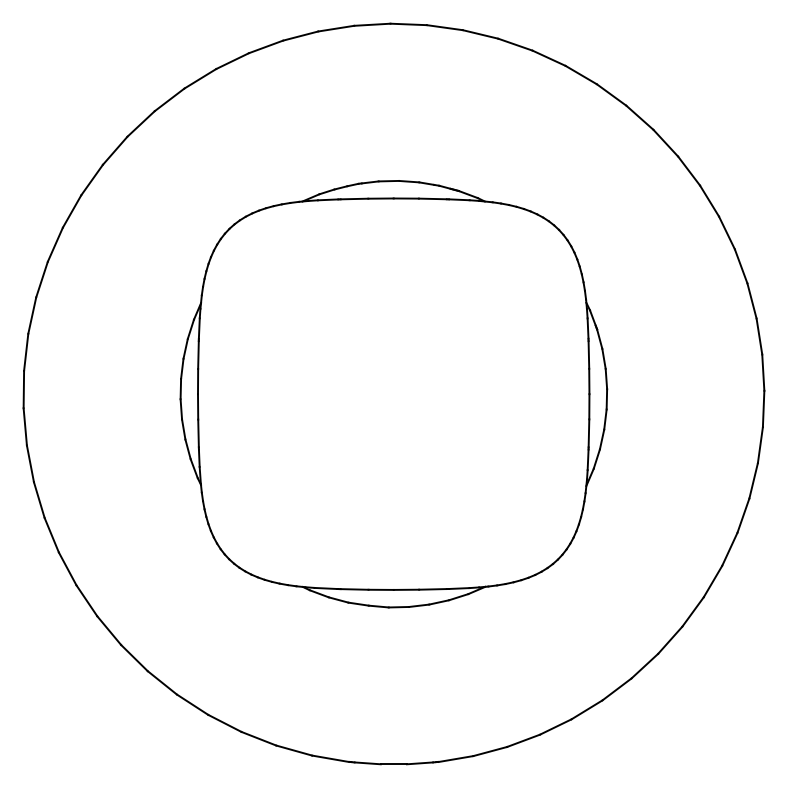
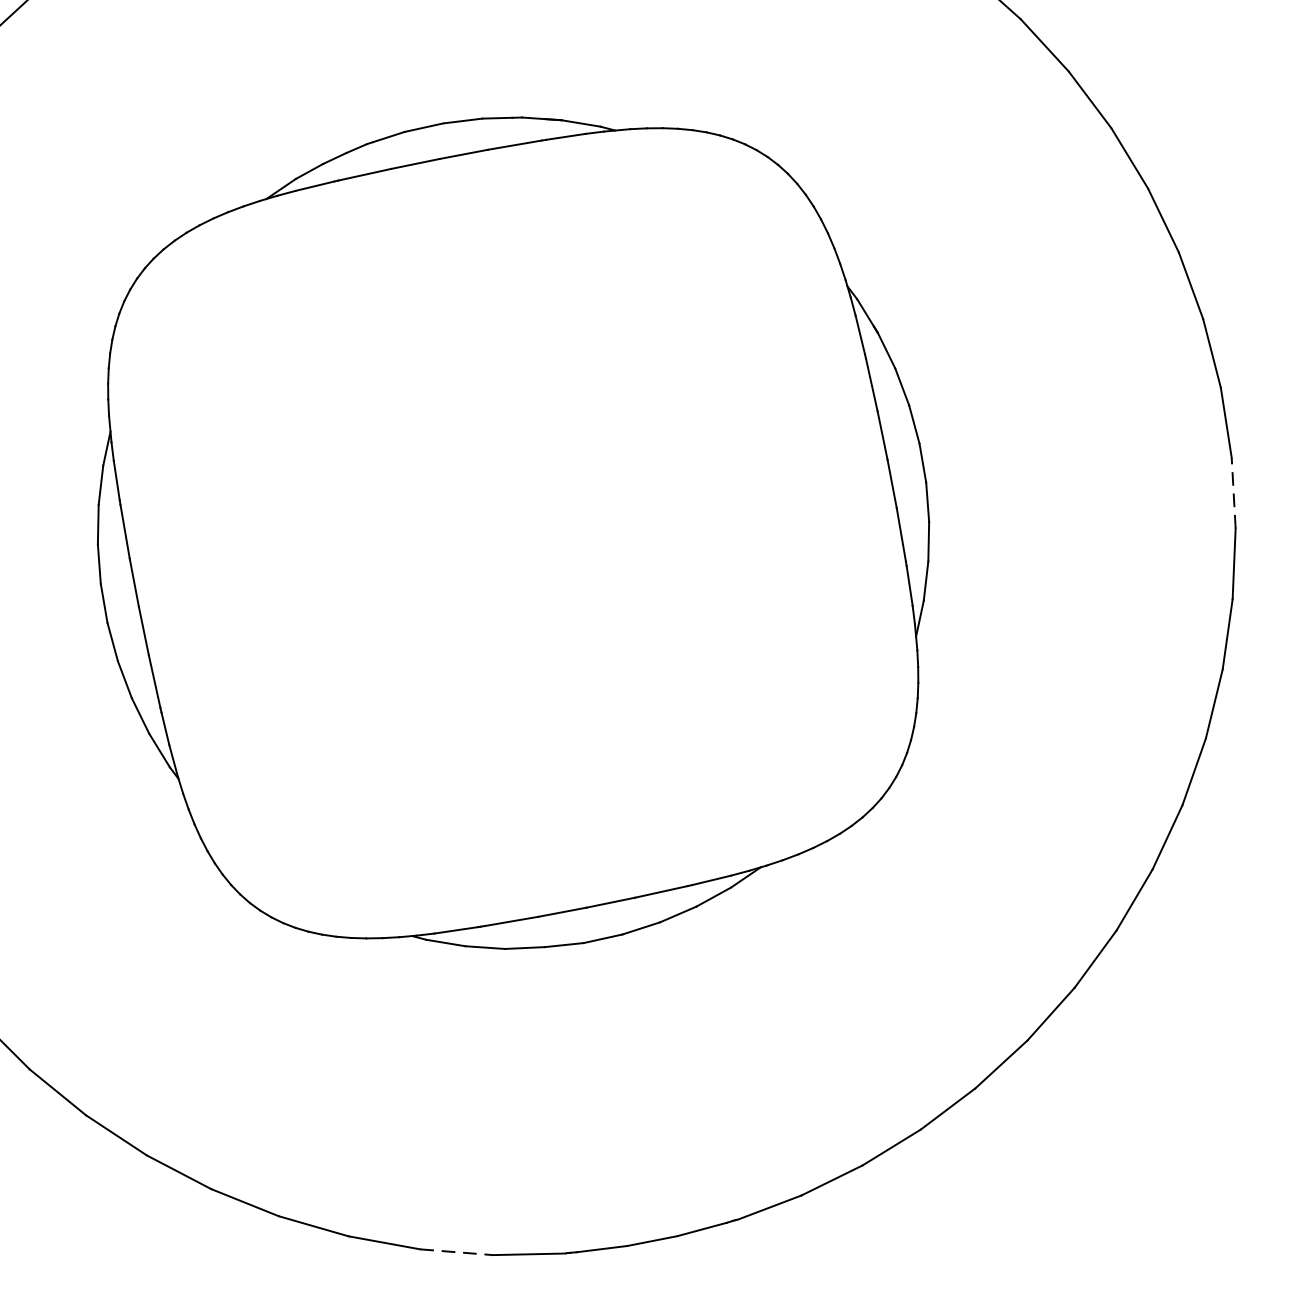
line: (760, 444) -> (1233, 491), solid -> dashed
line: (294, 750) -> (457, 1252), solid -> dashed

